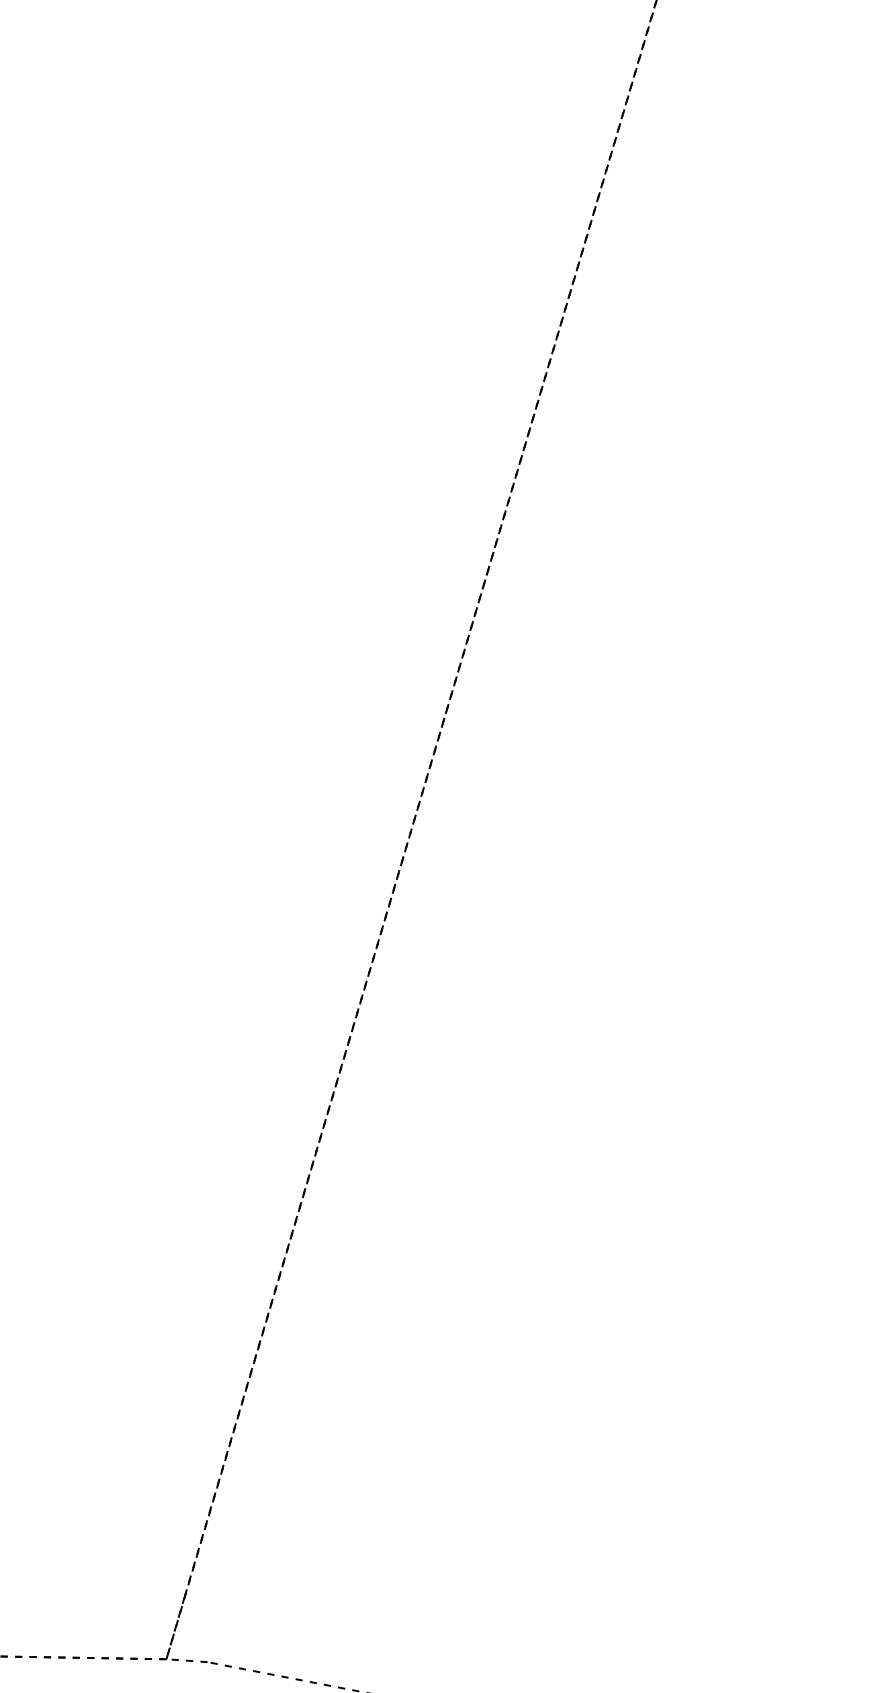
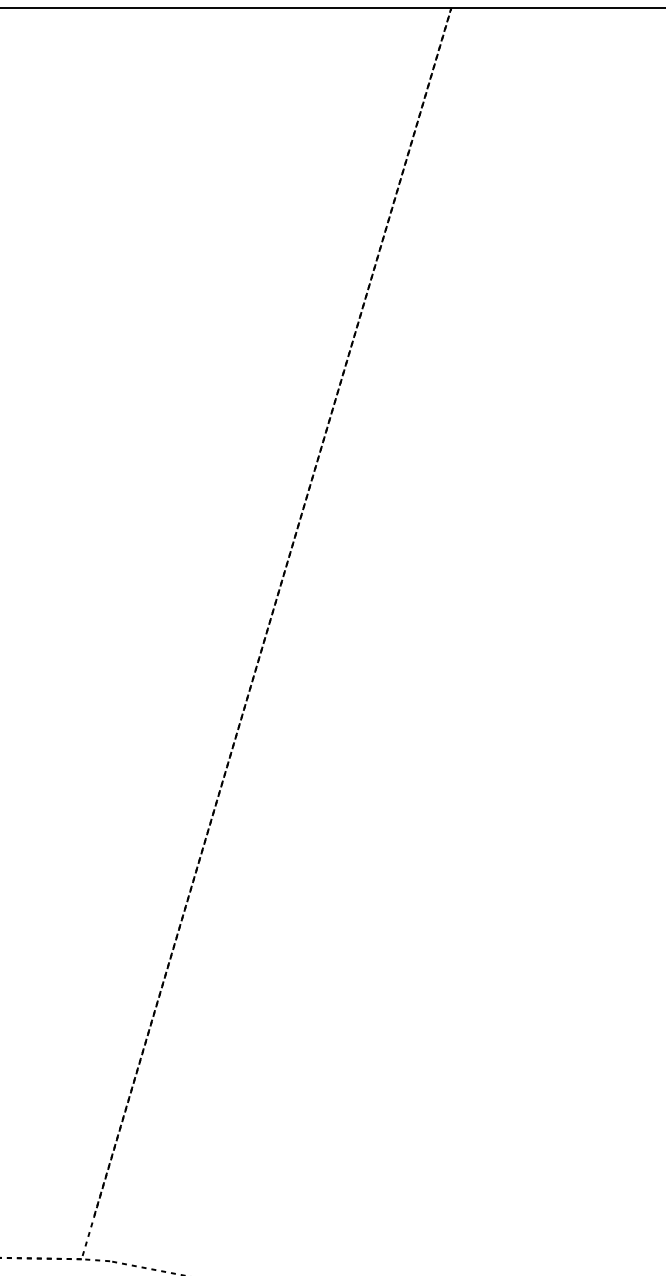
line: (174, 1627) -> (87, 1237), removed

